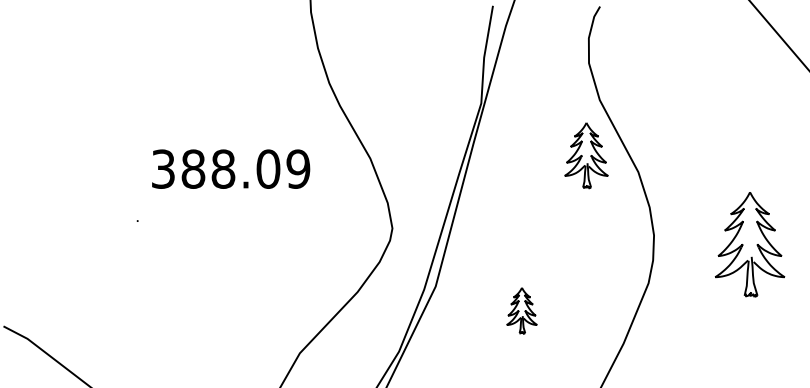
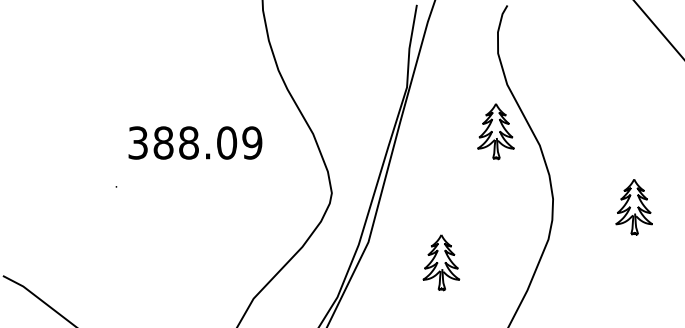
part: (749, 245) -> (633, 207), size x0.62
part: (522, 310) -> (441, 262), size x1.43

